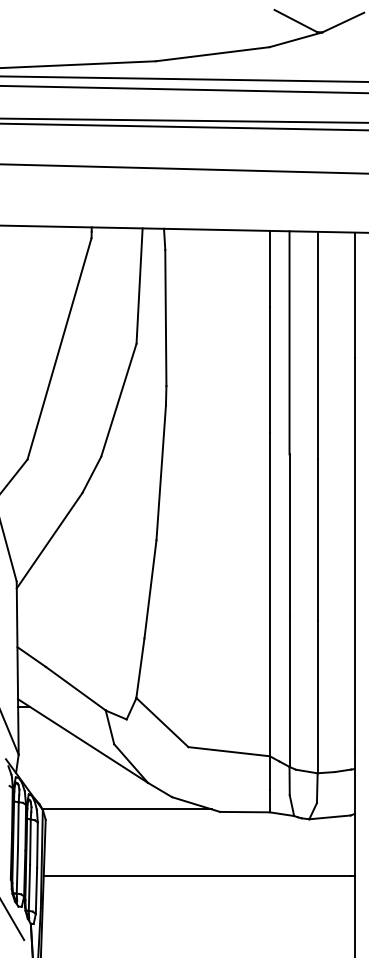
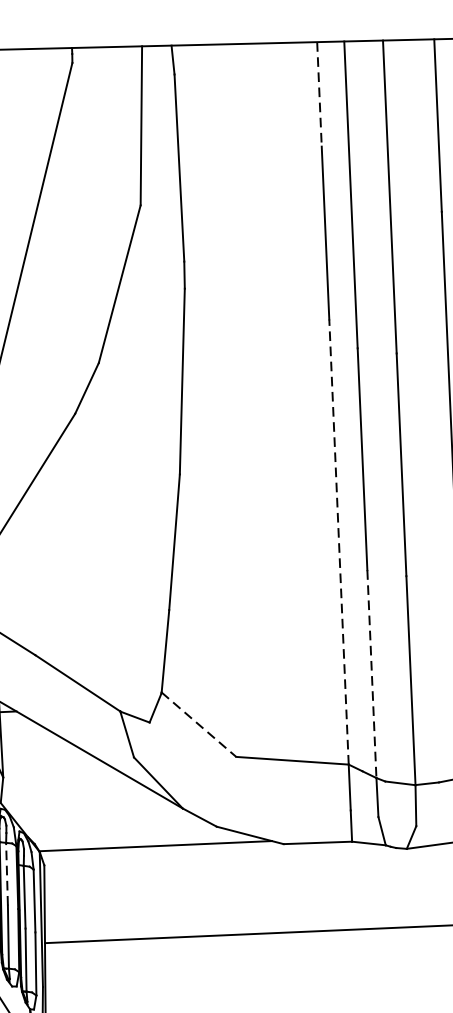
line: (269, 268) -> (318, 93), solid -> dashed
line: (269, 594) -> (338, 542), solid -> dashed
line: (289, 691) -> (371, 674), solid -> dashed
line: (162, 722) -> (199, 724), solid -> dashed
line: (18, 825) -> (7, 874), solid -> dashed

